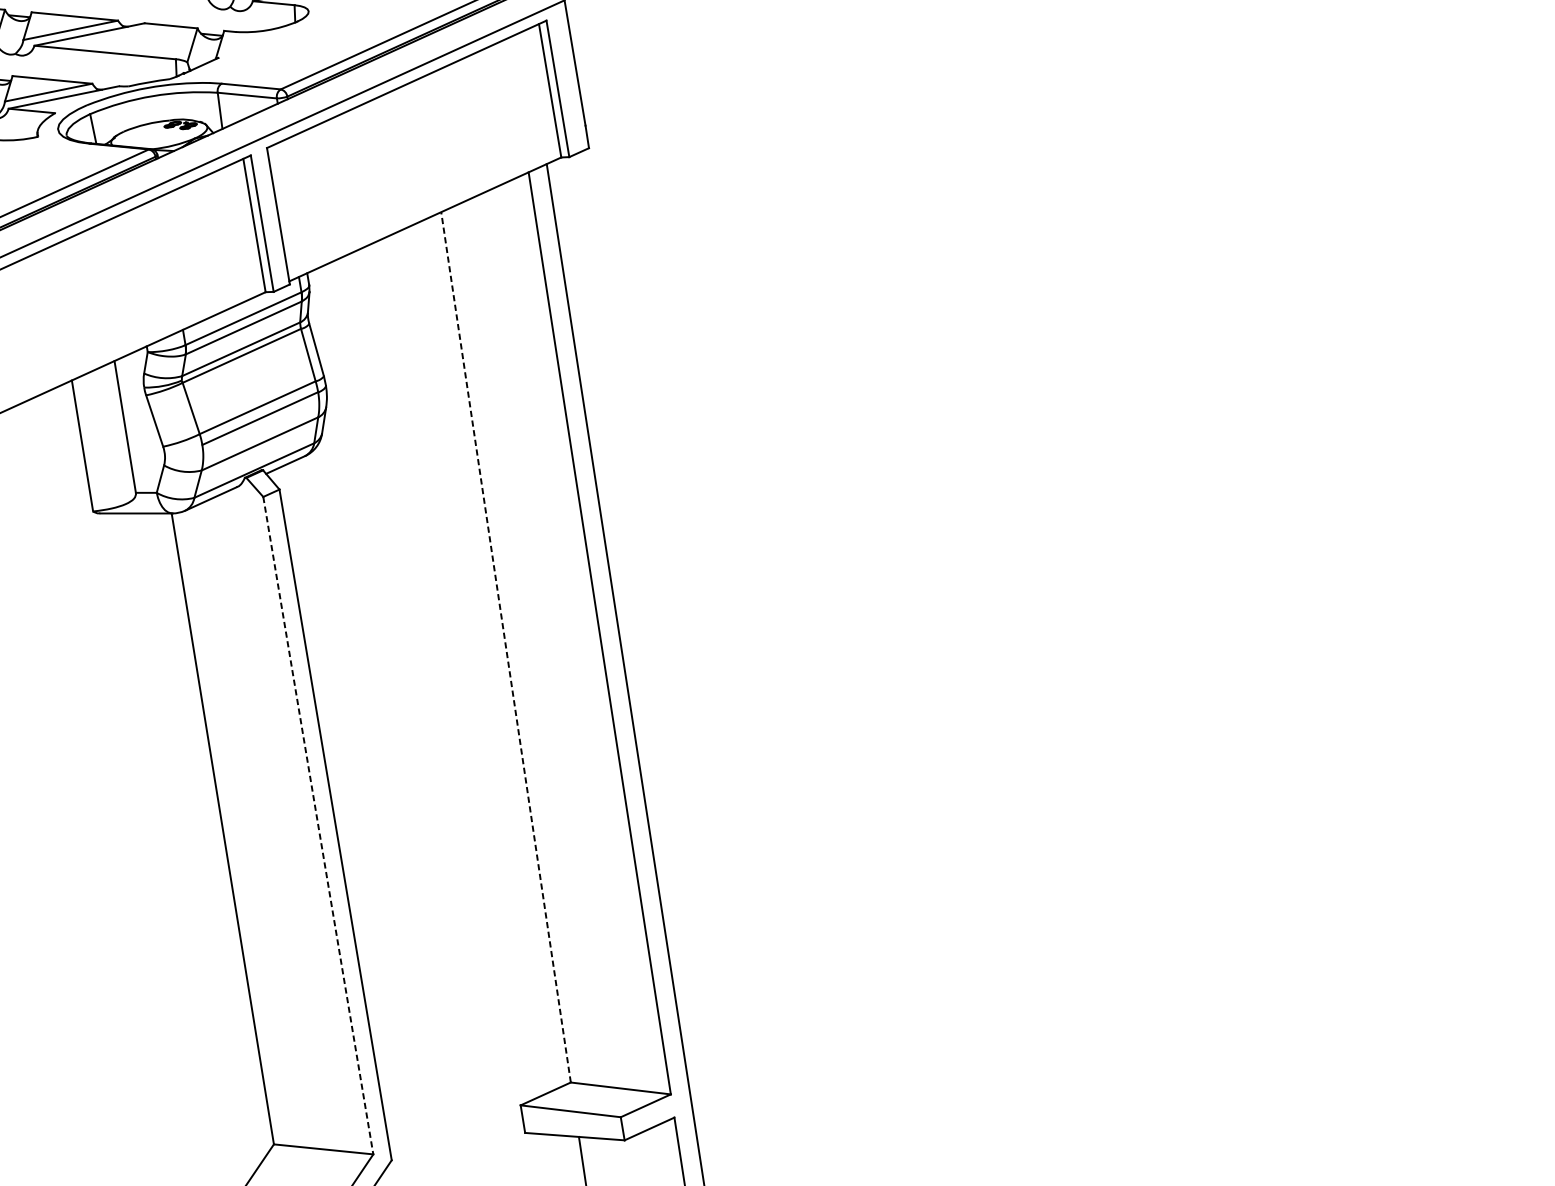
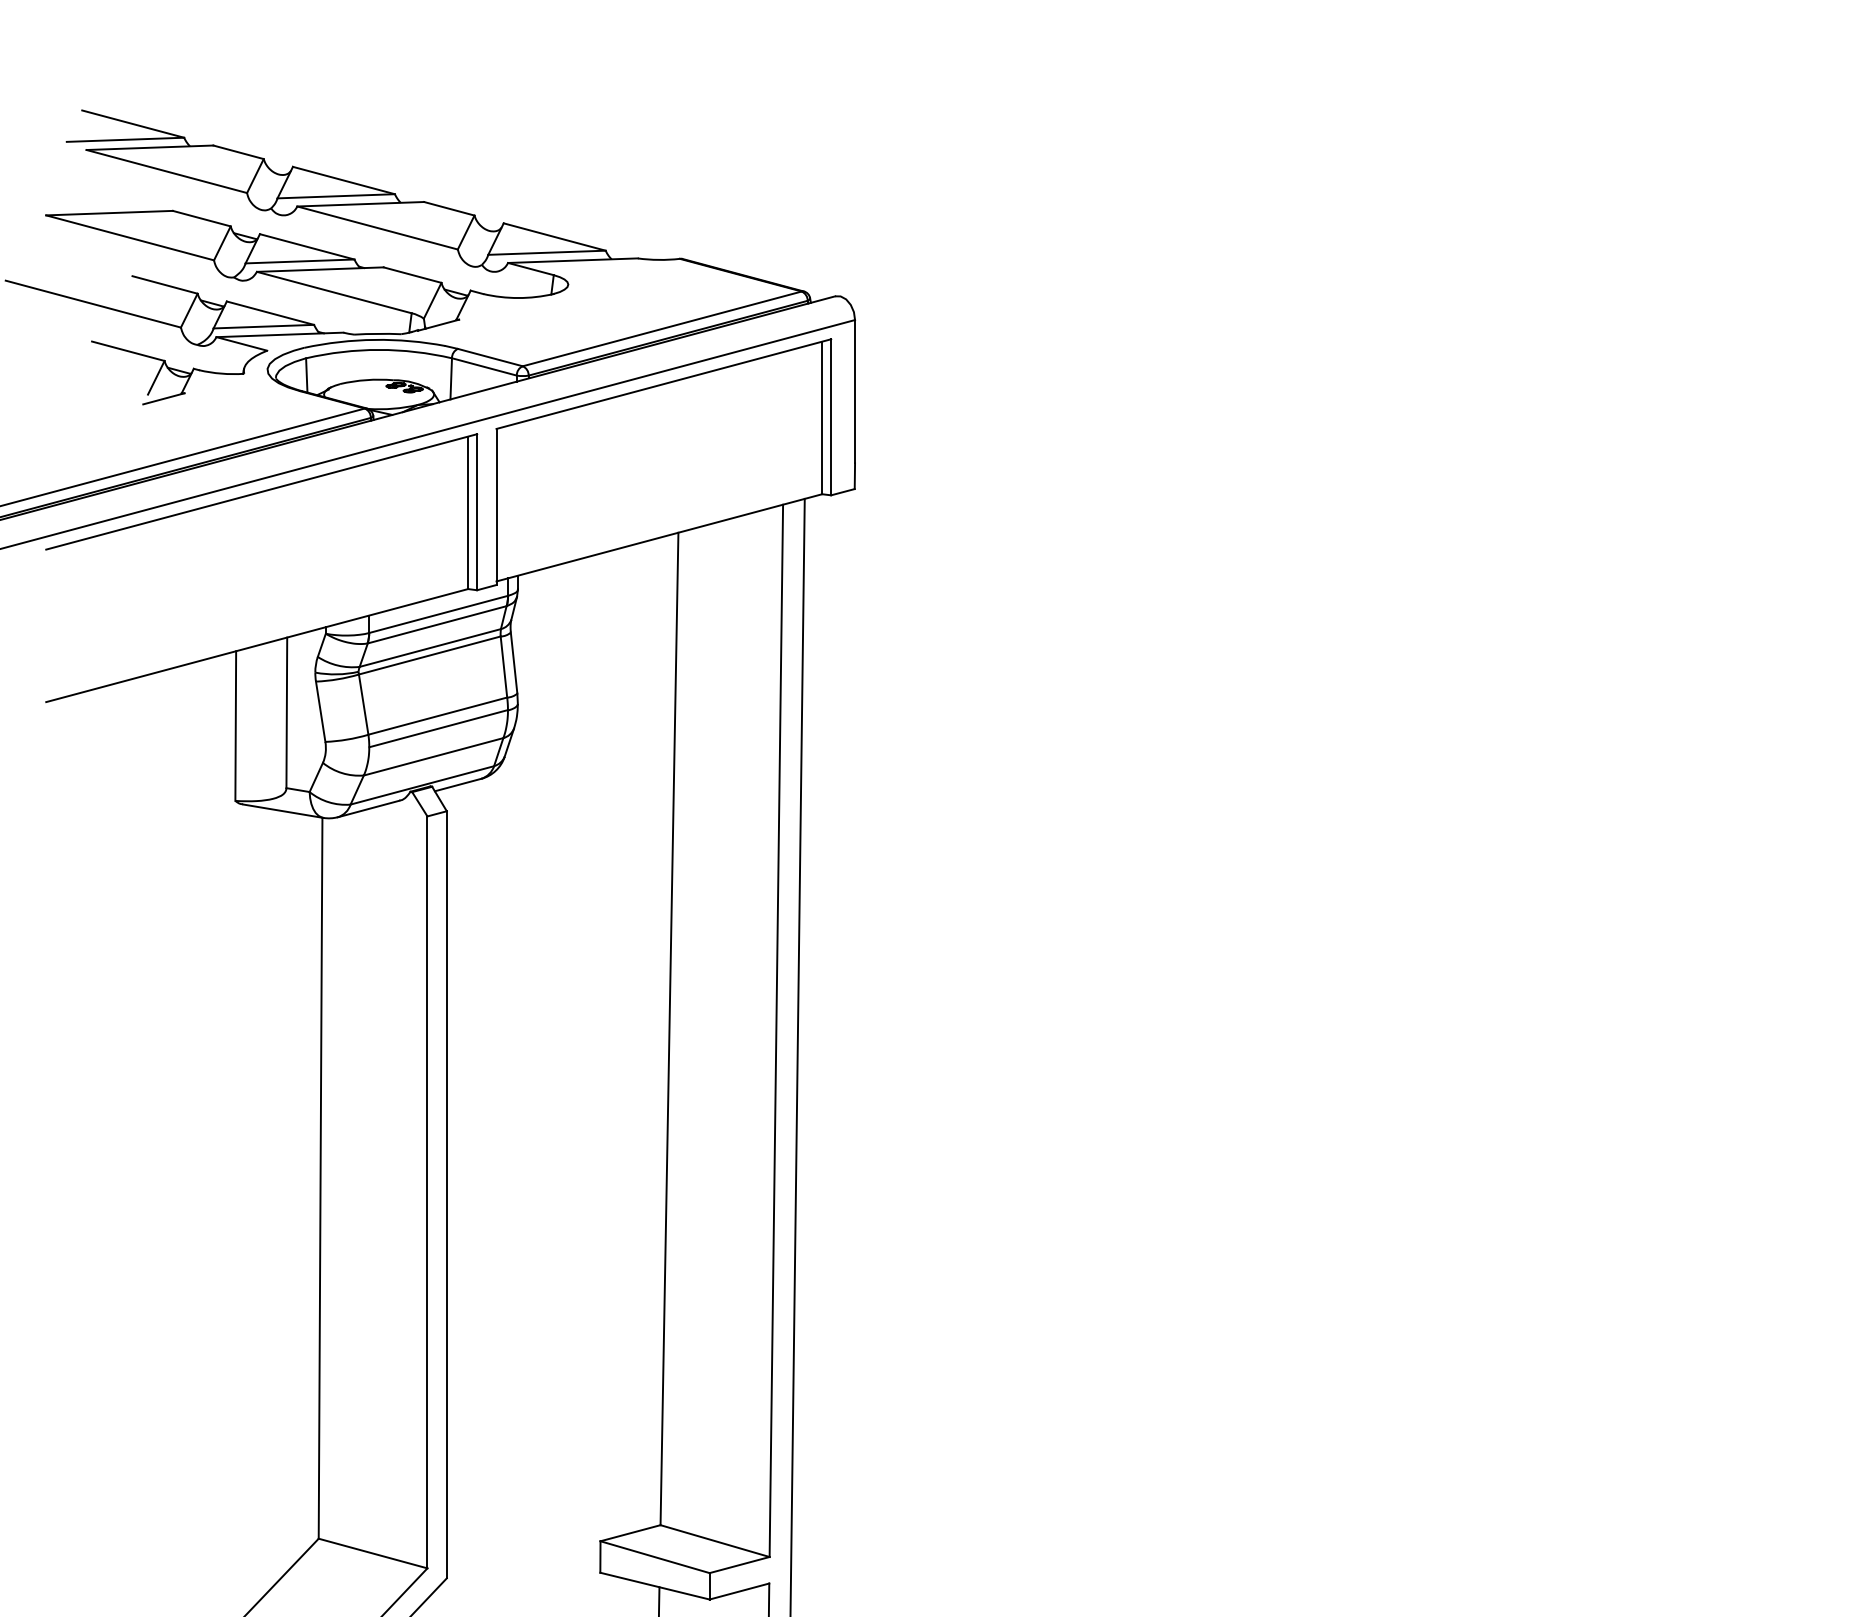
line: (505, 646) -> (669, 1028), dashed -> solid
line: (318, 825) -> (427, 1192), dashed -> solid

